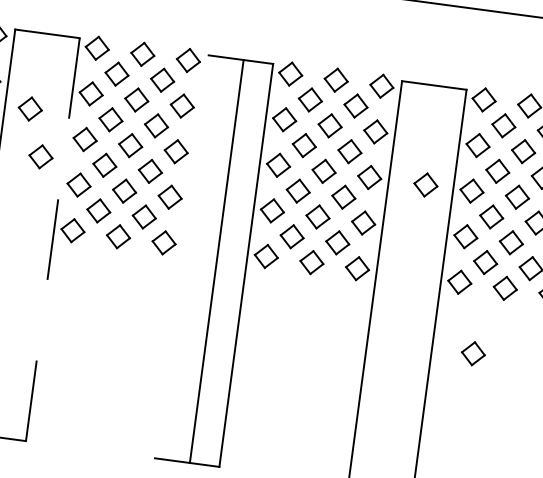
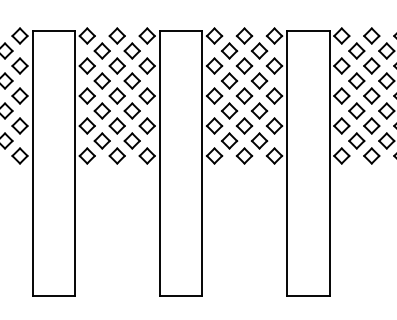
part: (29, 108) -> (48, 80), removed
part: (39, 155) -> (59, 110), removed
part: (425, 184) -> (311, 95), removed
line: (53, 239) -> (75, 163), dashed -> solid
line: (216, 261) -> (159, 163), moved
part: (473, 352) -> (356, 200), removed

